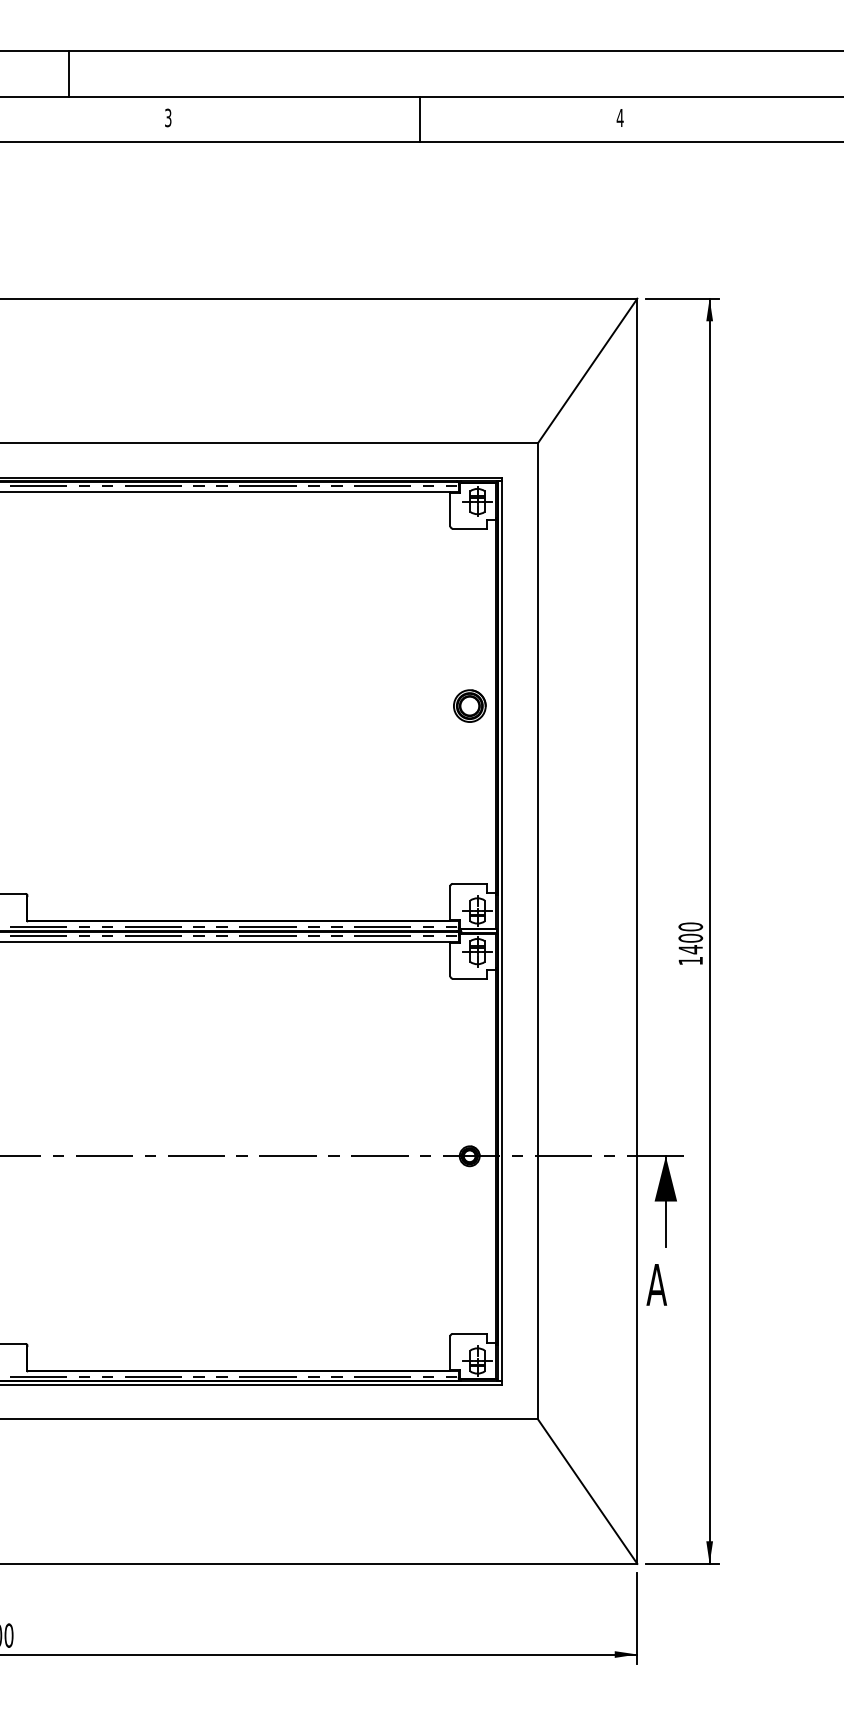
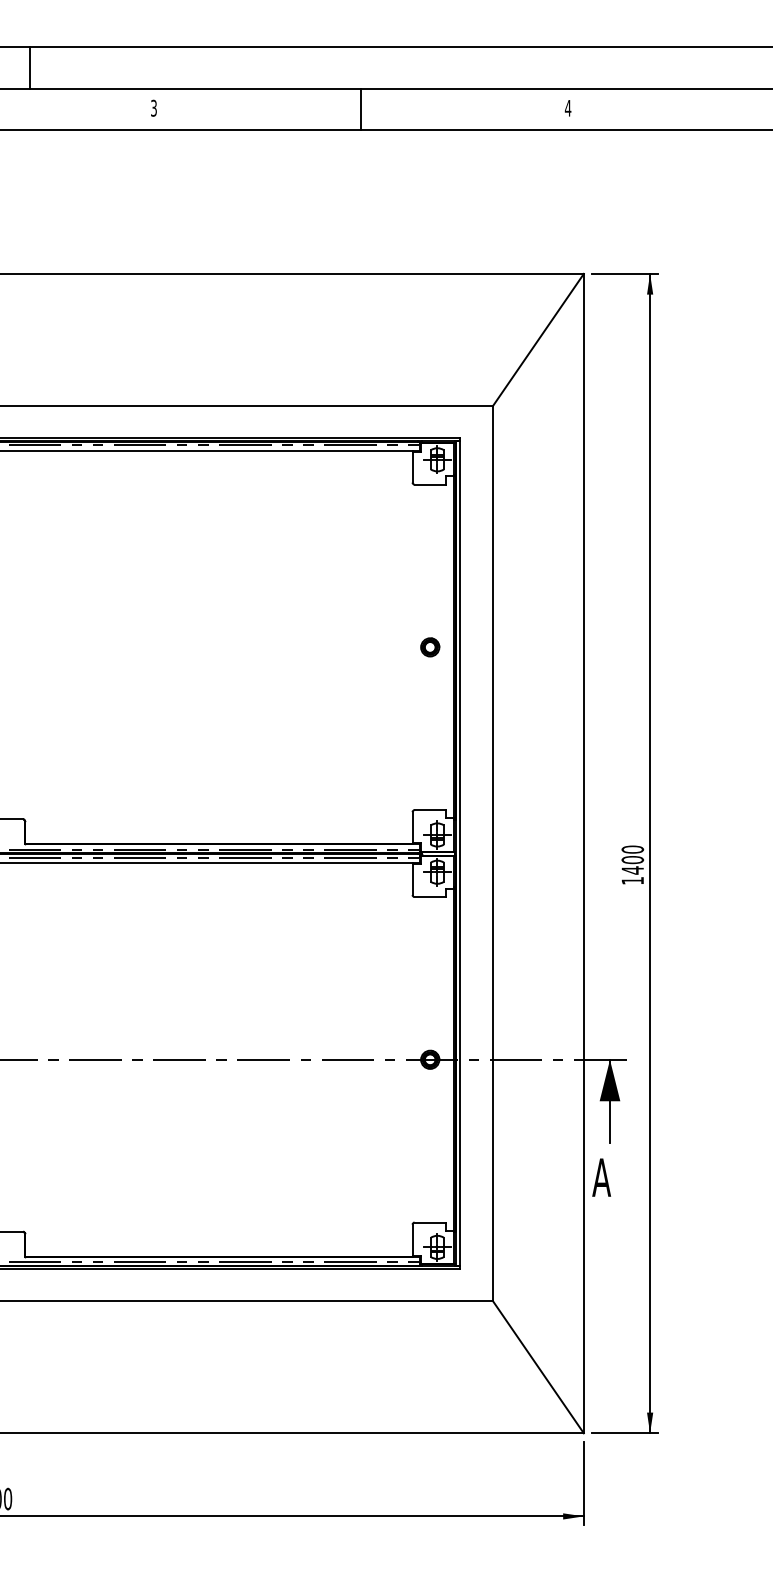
line: (68, 73) -> (29, 67), moved
line: (420, 118) -> (361, 108), moved
part: (469, 706) -> (430, 647), size x0.62

